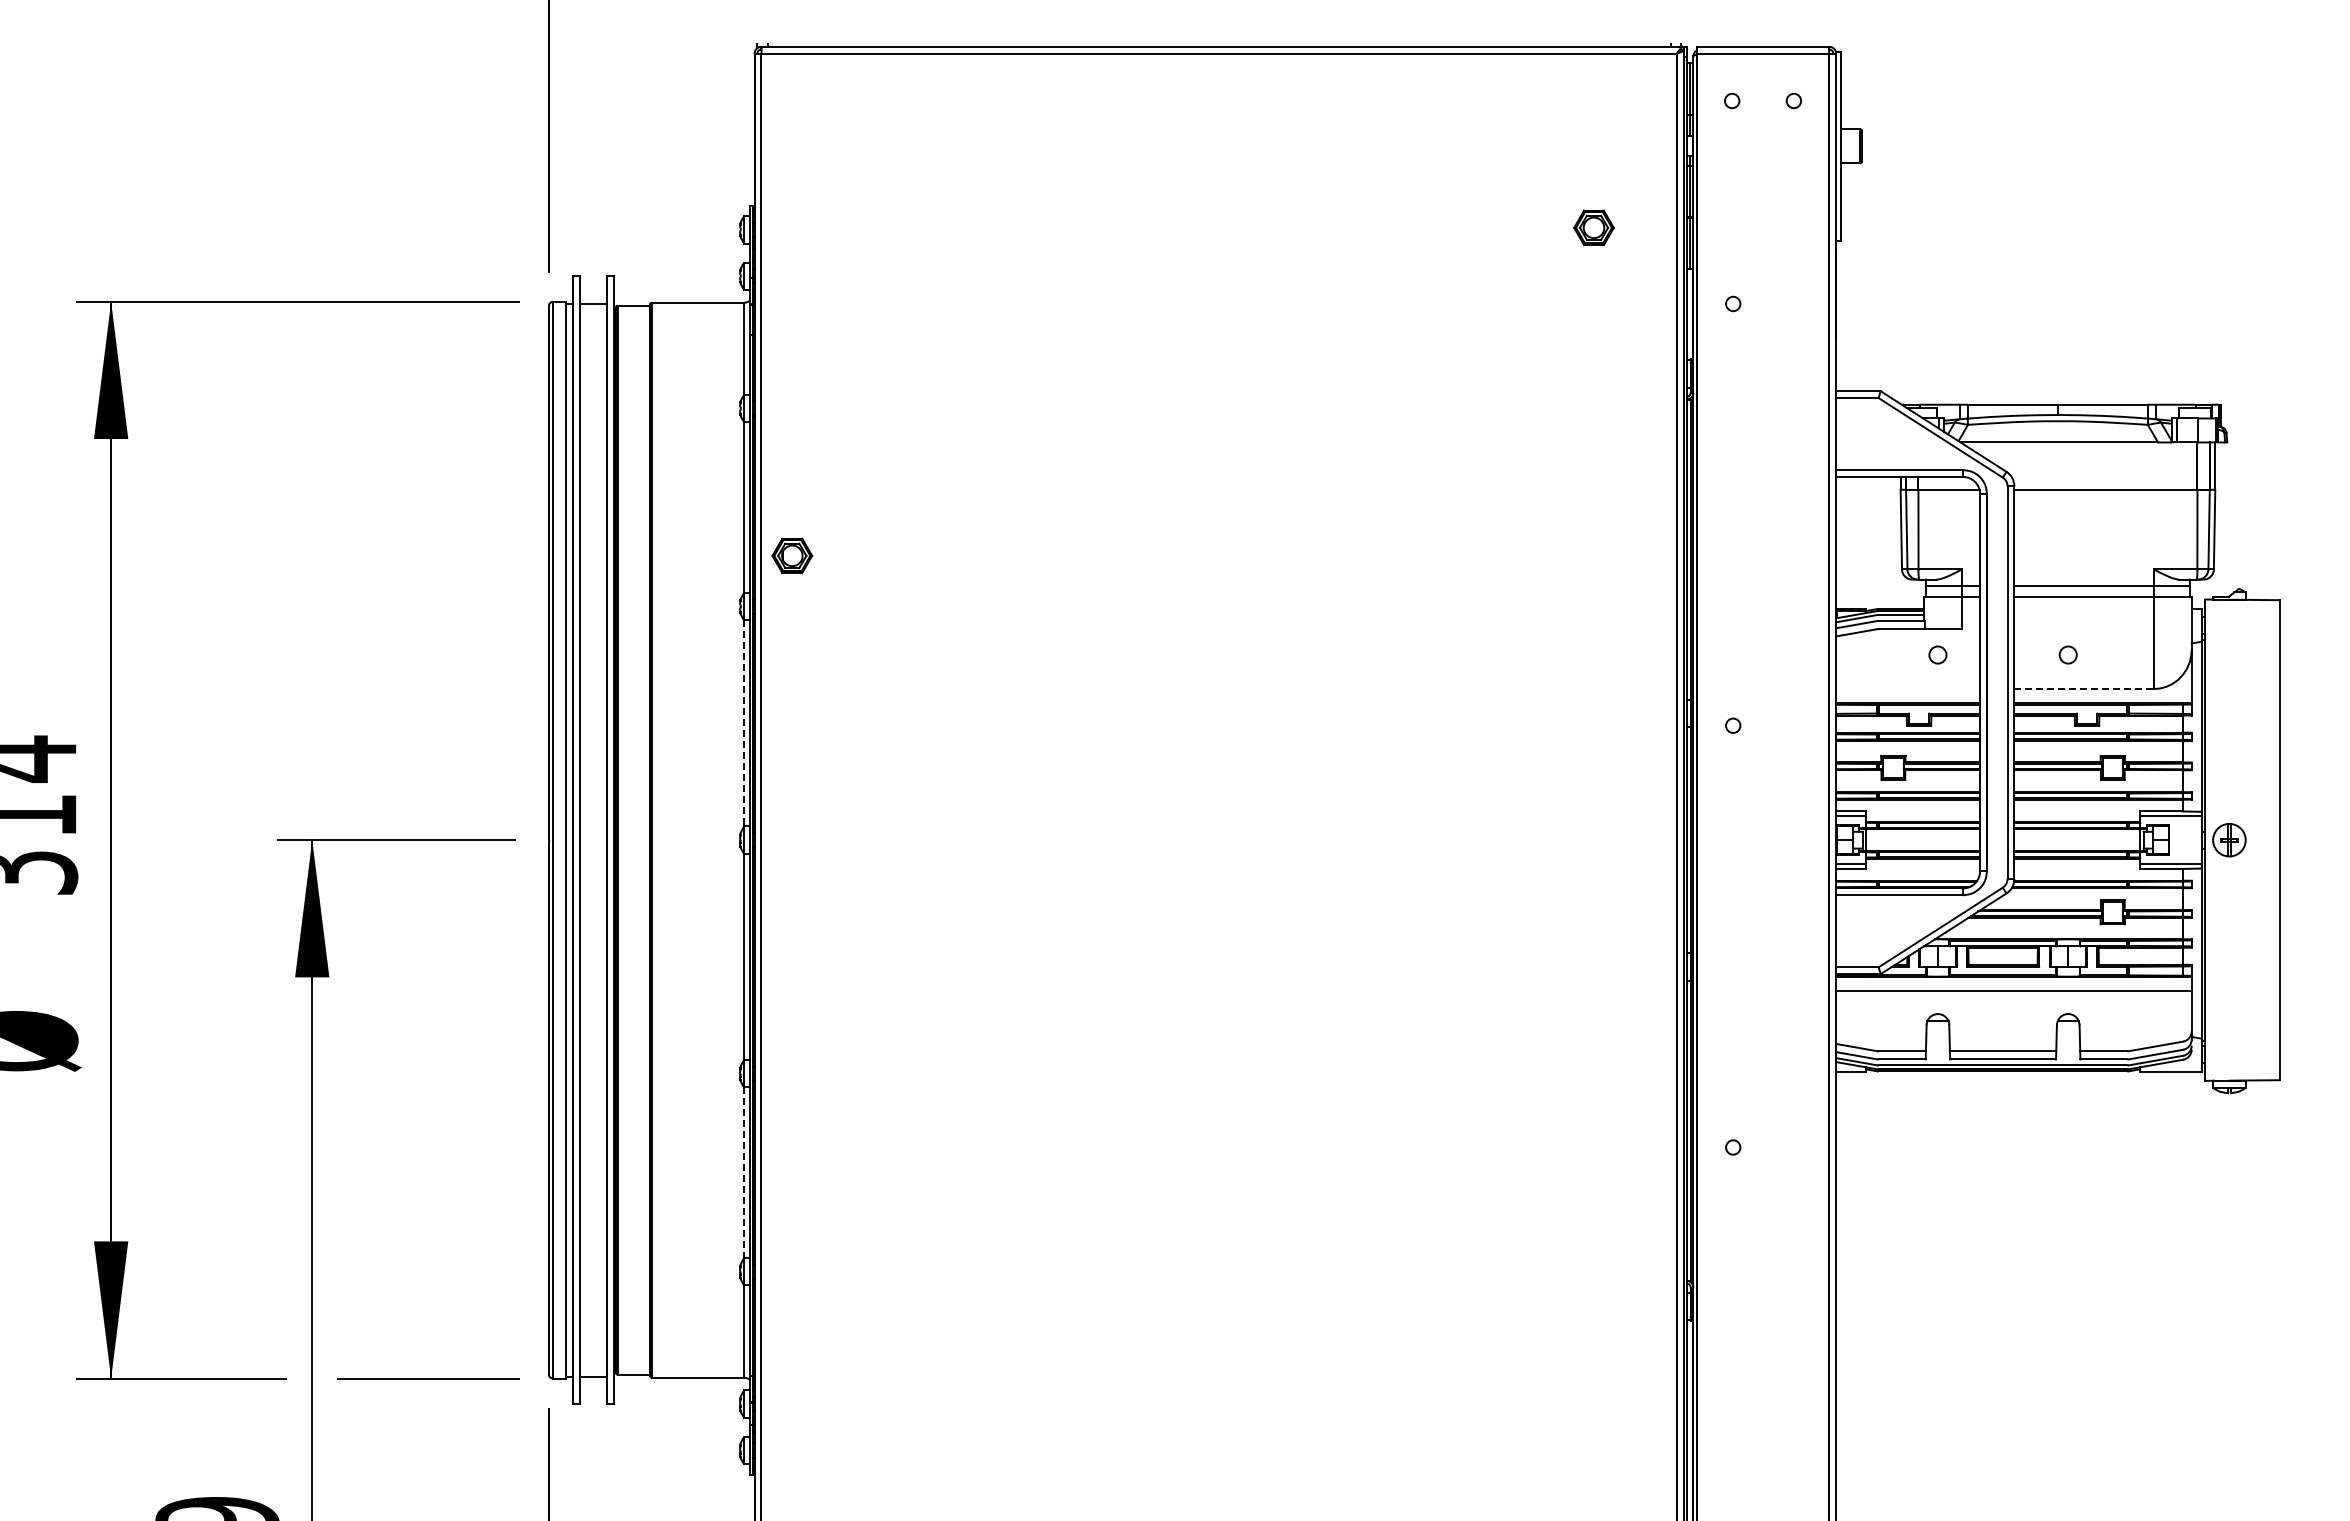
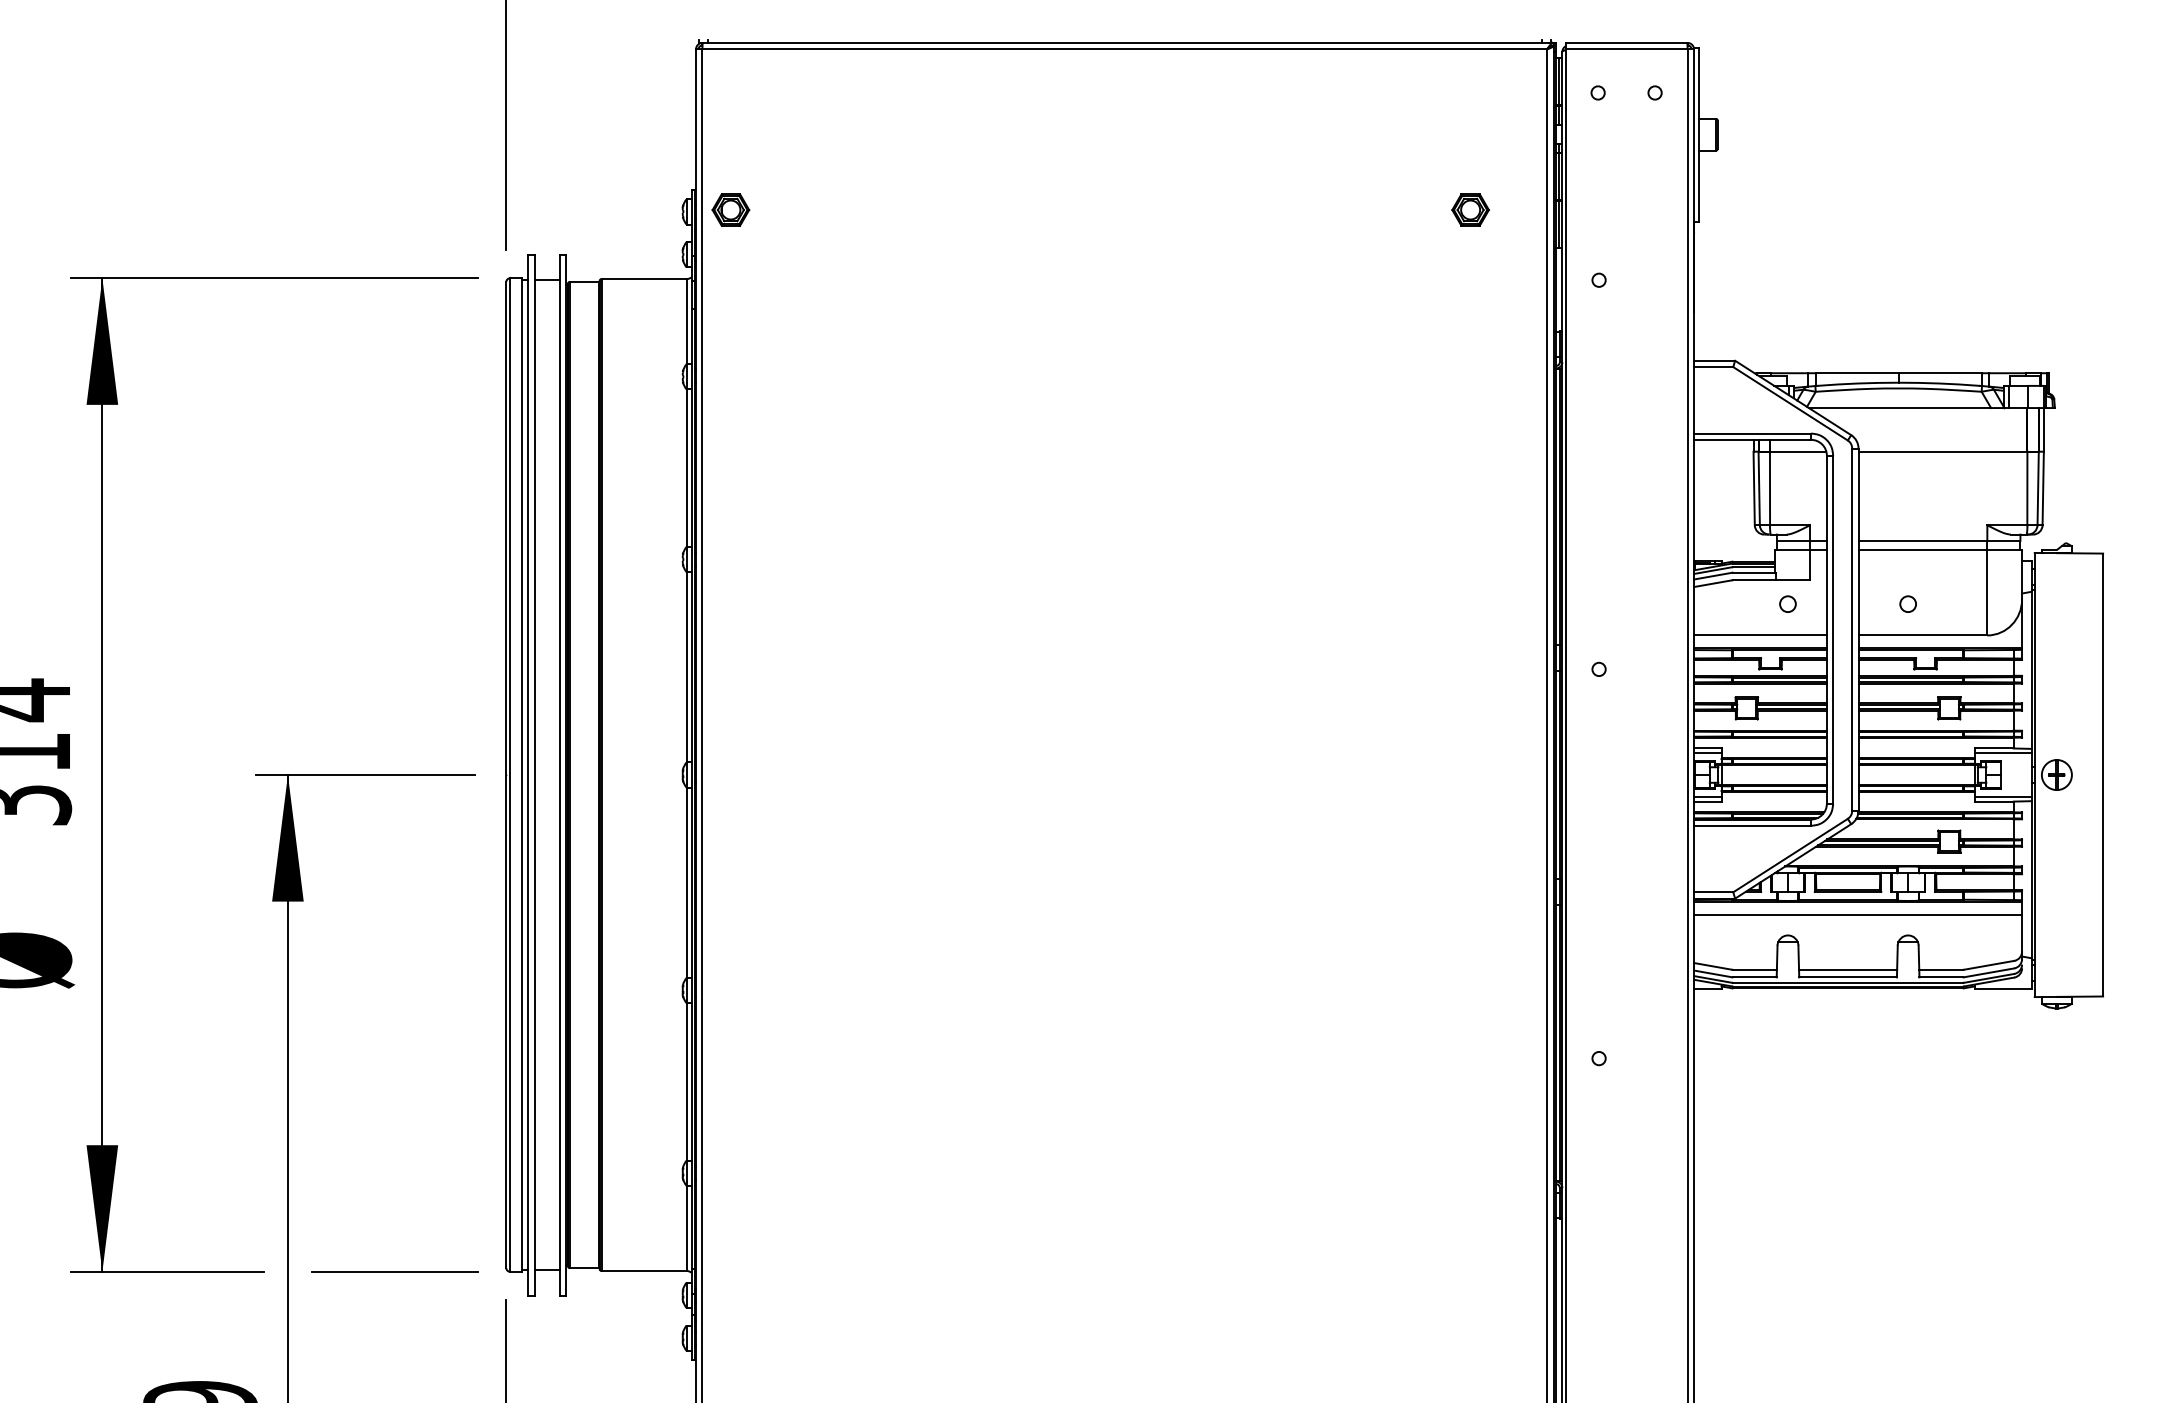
part: (792, 555) -> (731, 209), moved
line: (1908, 688) -> (1760, 635), added
line: (2084, 688) -> (1923, 635), dashed -> solid
line: (744, 723) -> (686, 667), dashed -> solid
line: (744, 1173) -> (686, 1082), dashed -> solid

